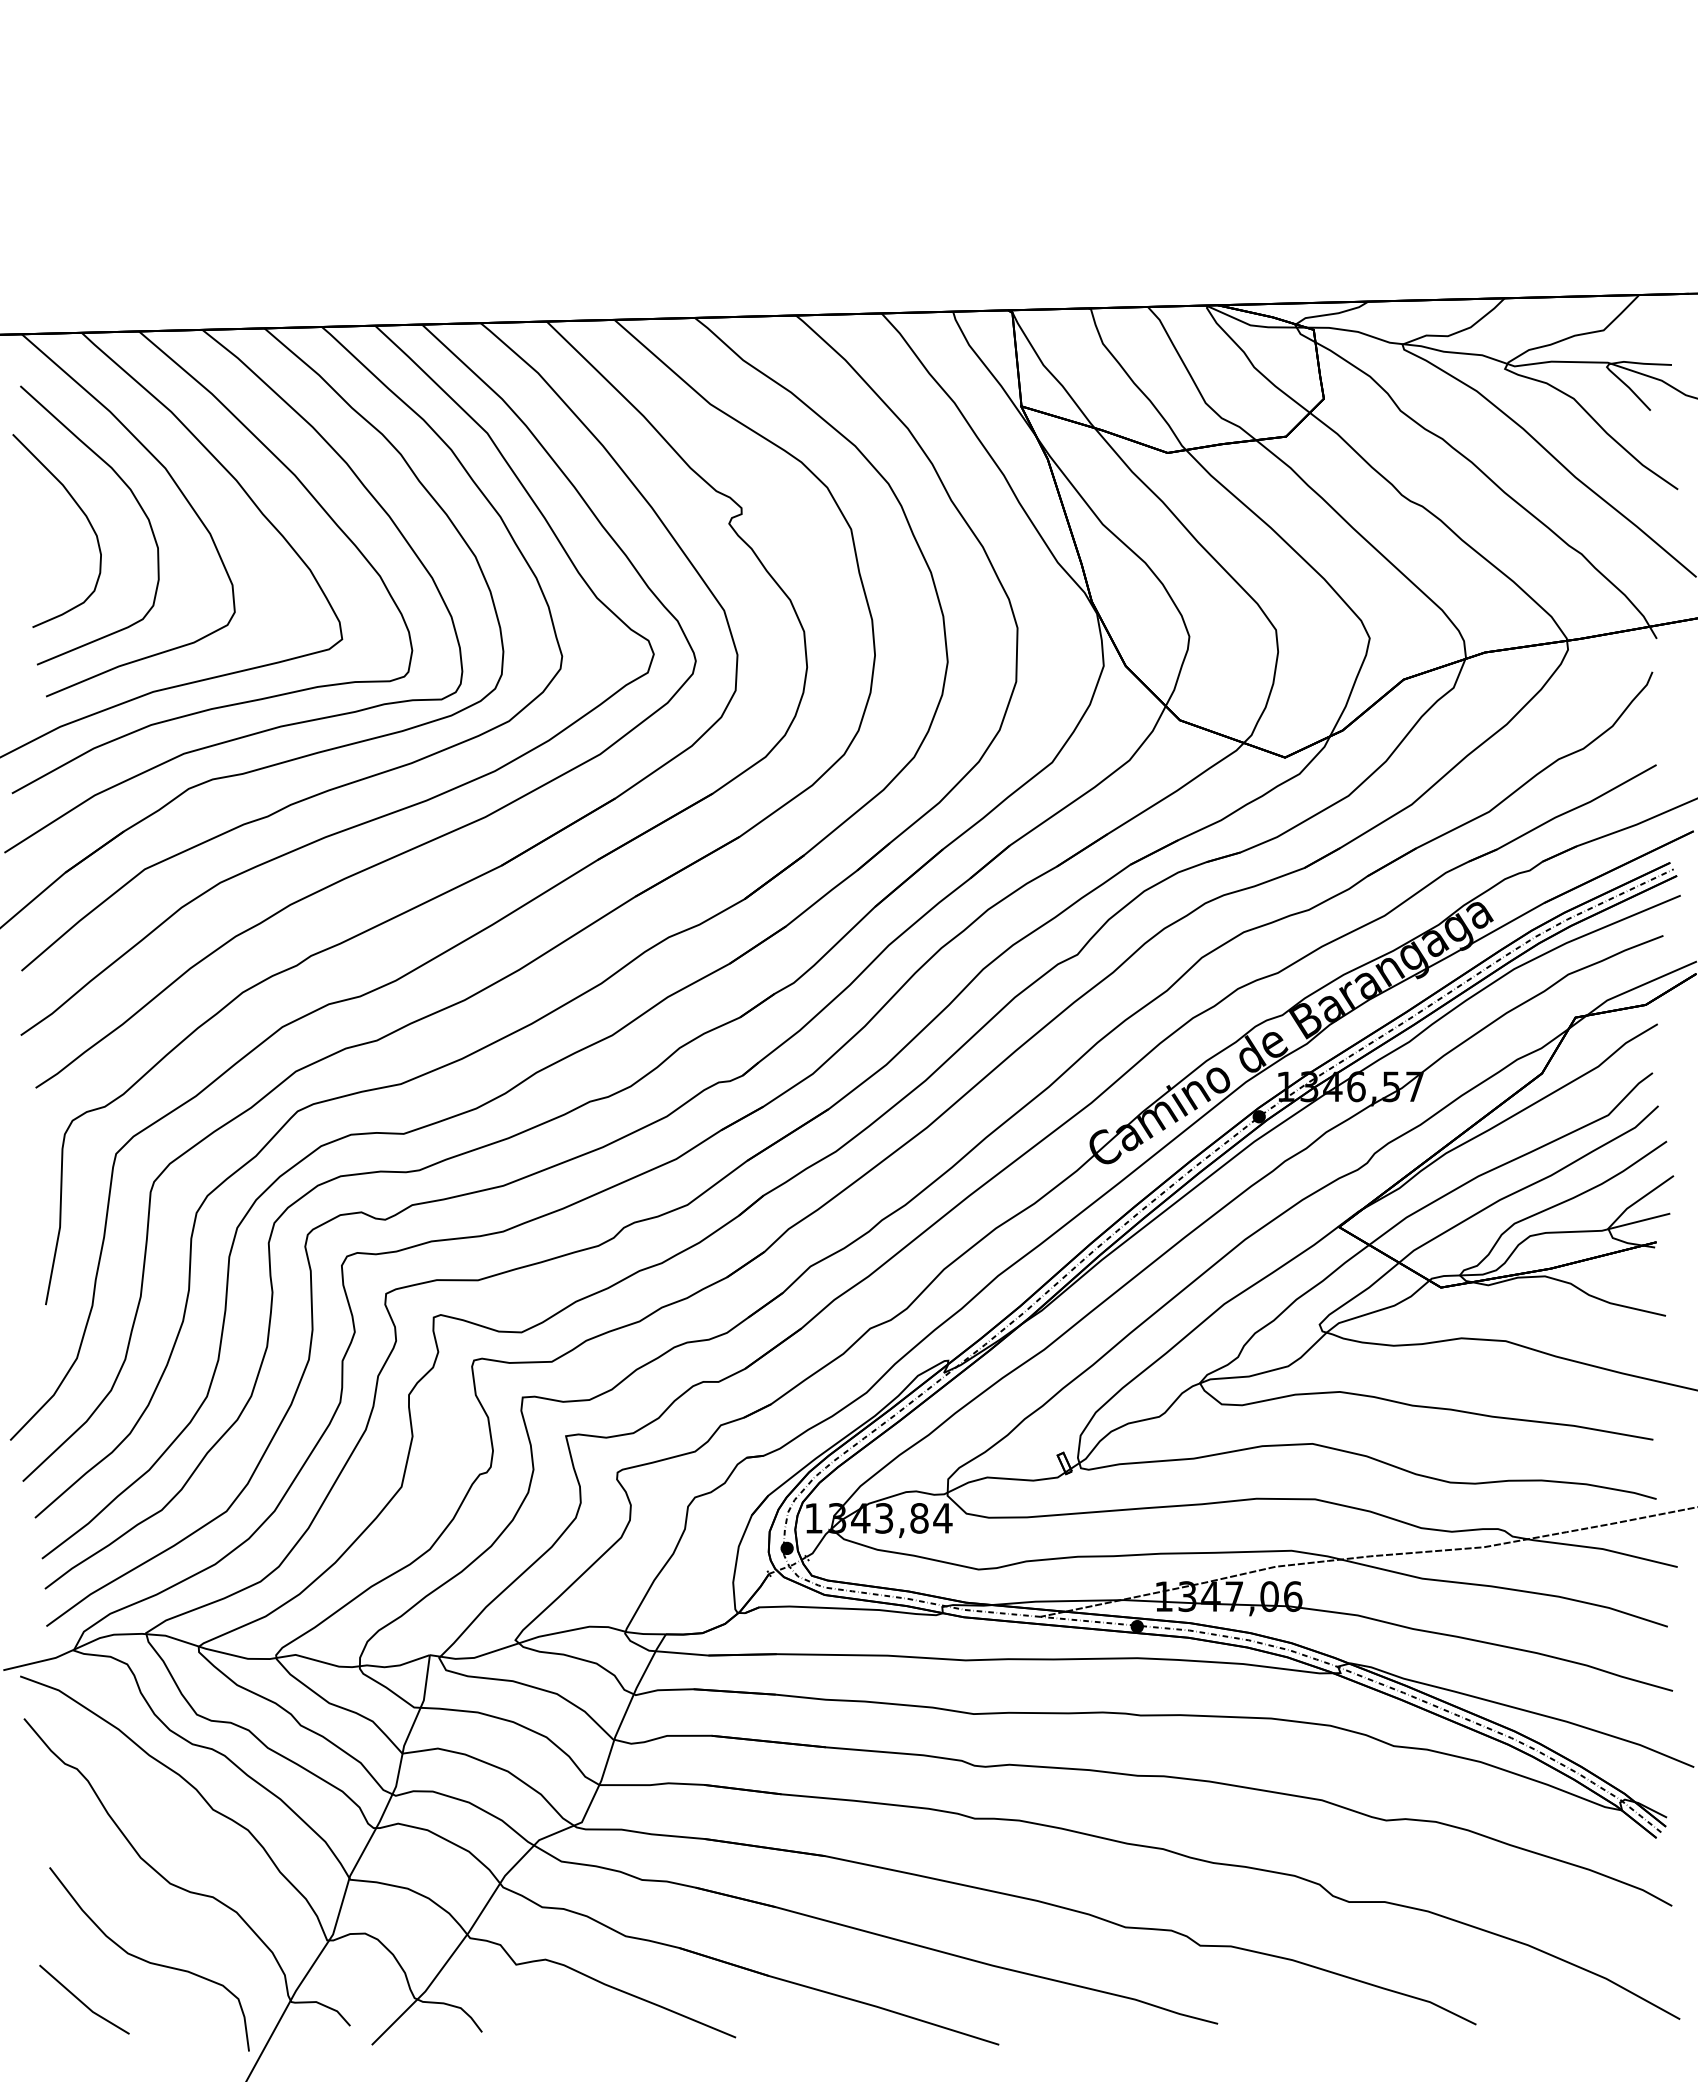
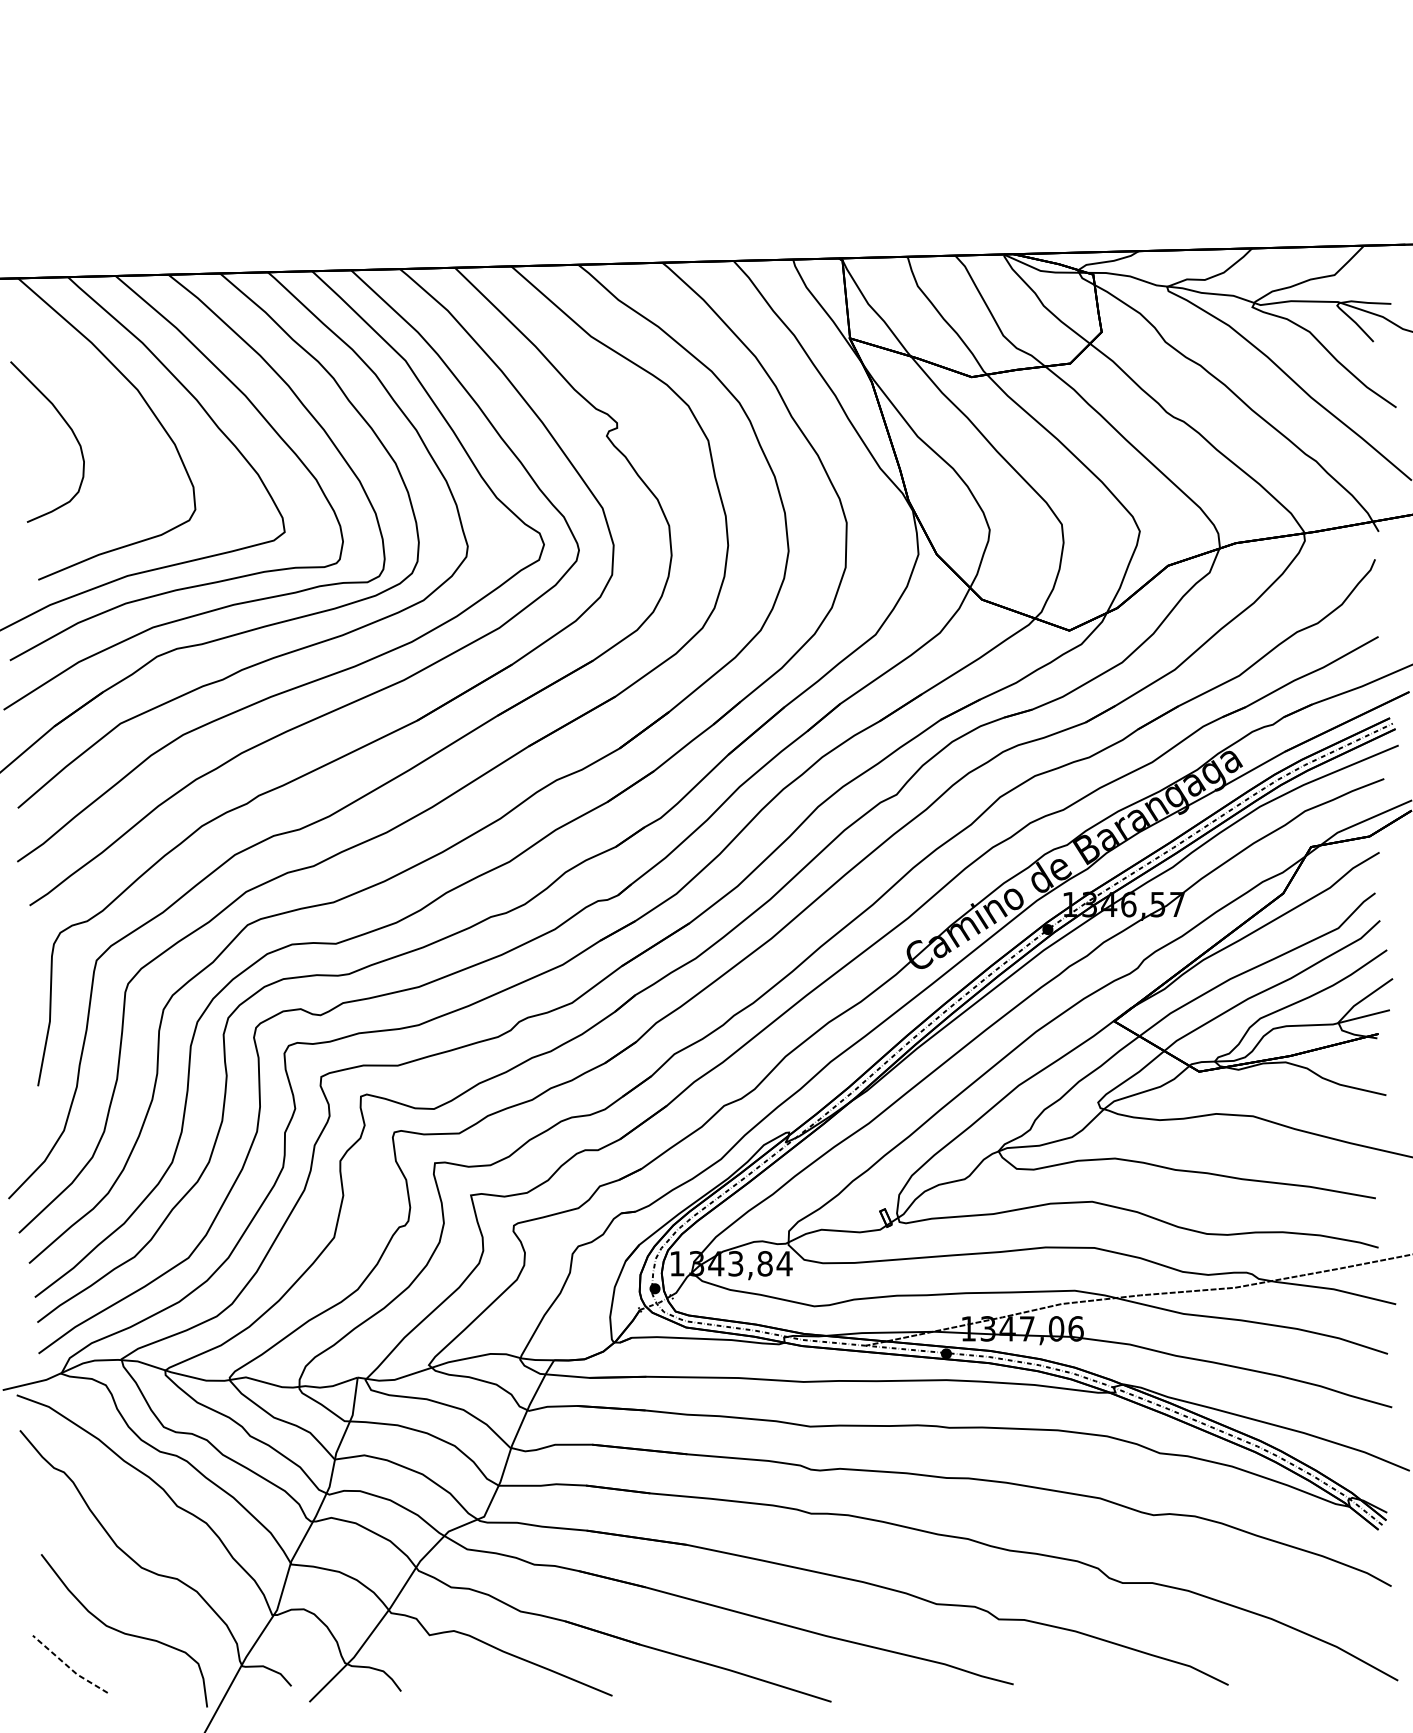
curve: (134, 498) -> (111, 415), removed
line: (82, 2002) -> (68, 1666), solid -> dashed

